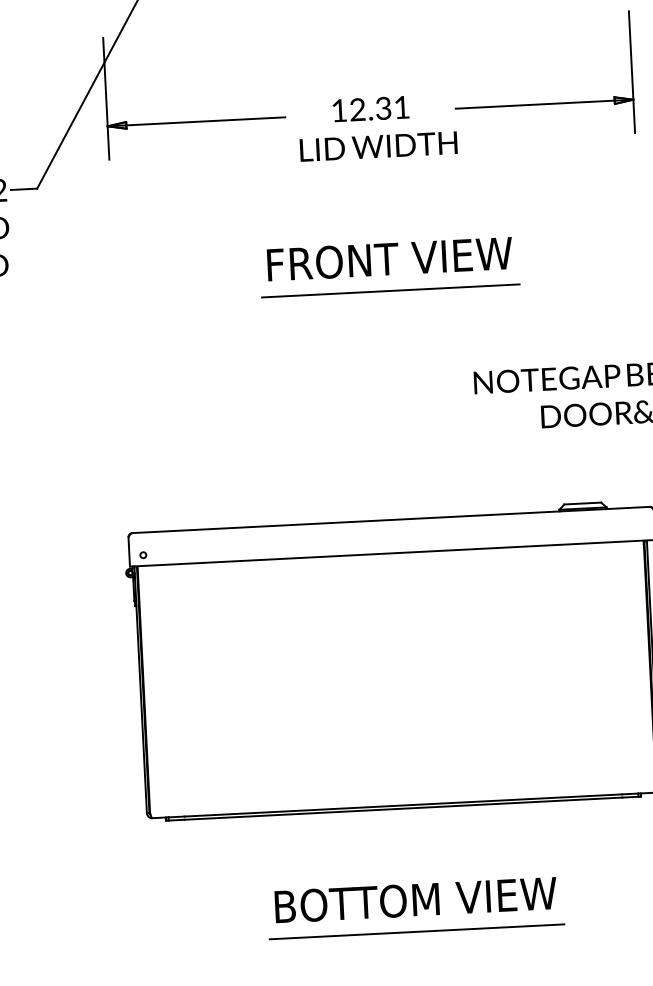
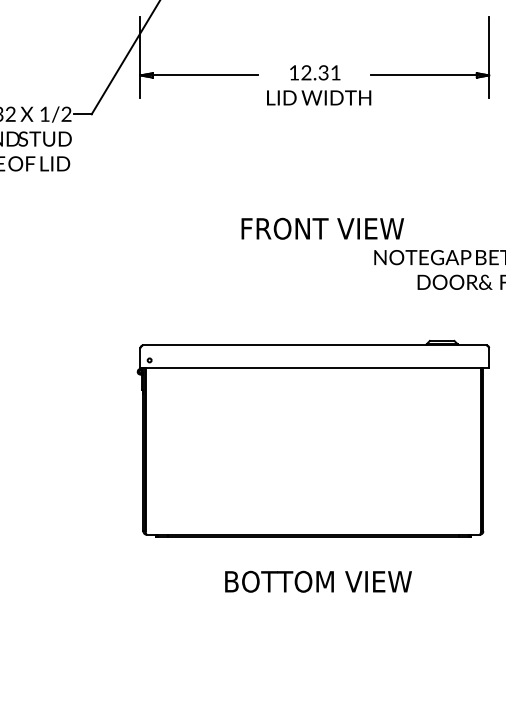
text: (389, 258) -> (322, 228), moved
line: (389, 290) -> (321, 193), removed
text: (415, 899) -> (318, 581), moved
line: (416, 931) -> (317, 618), removed

